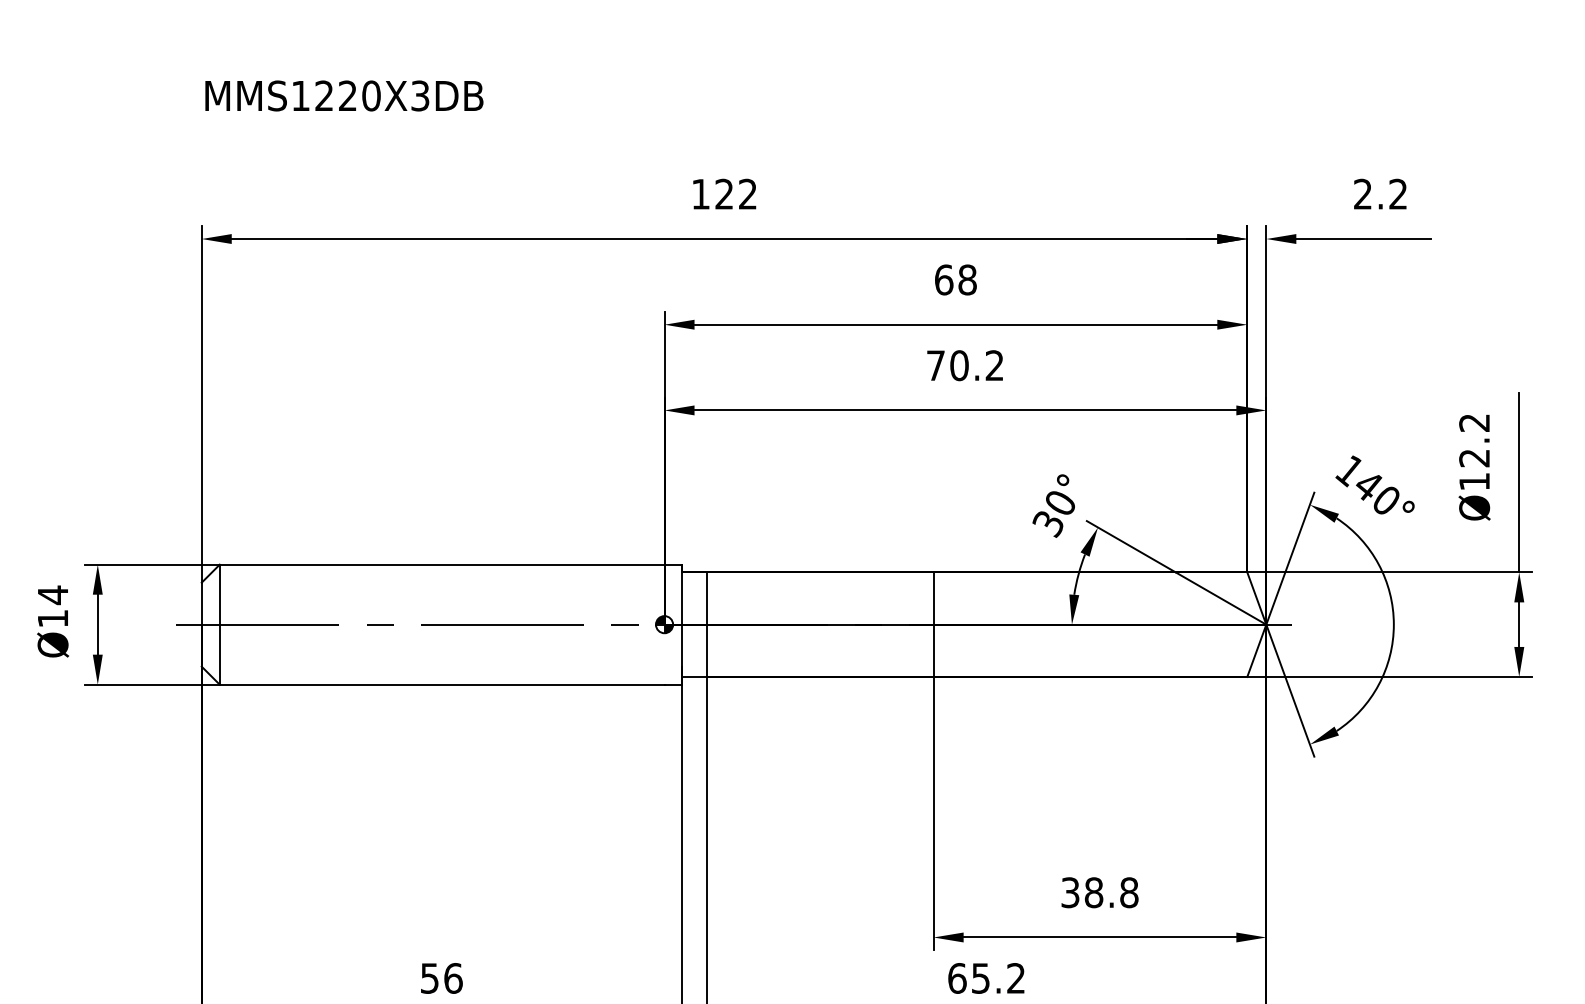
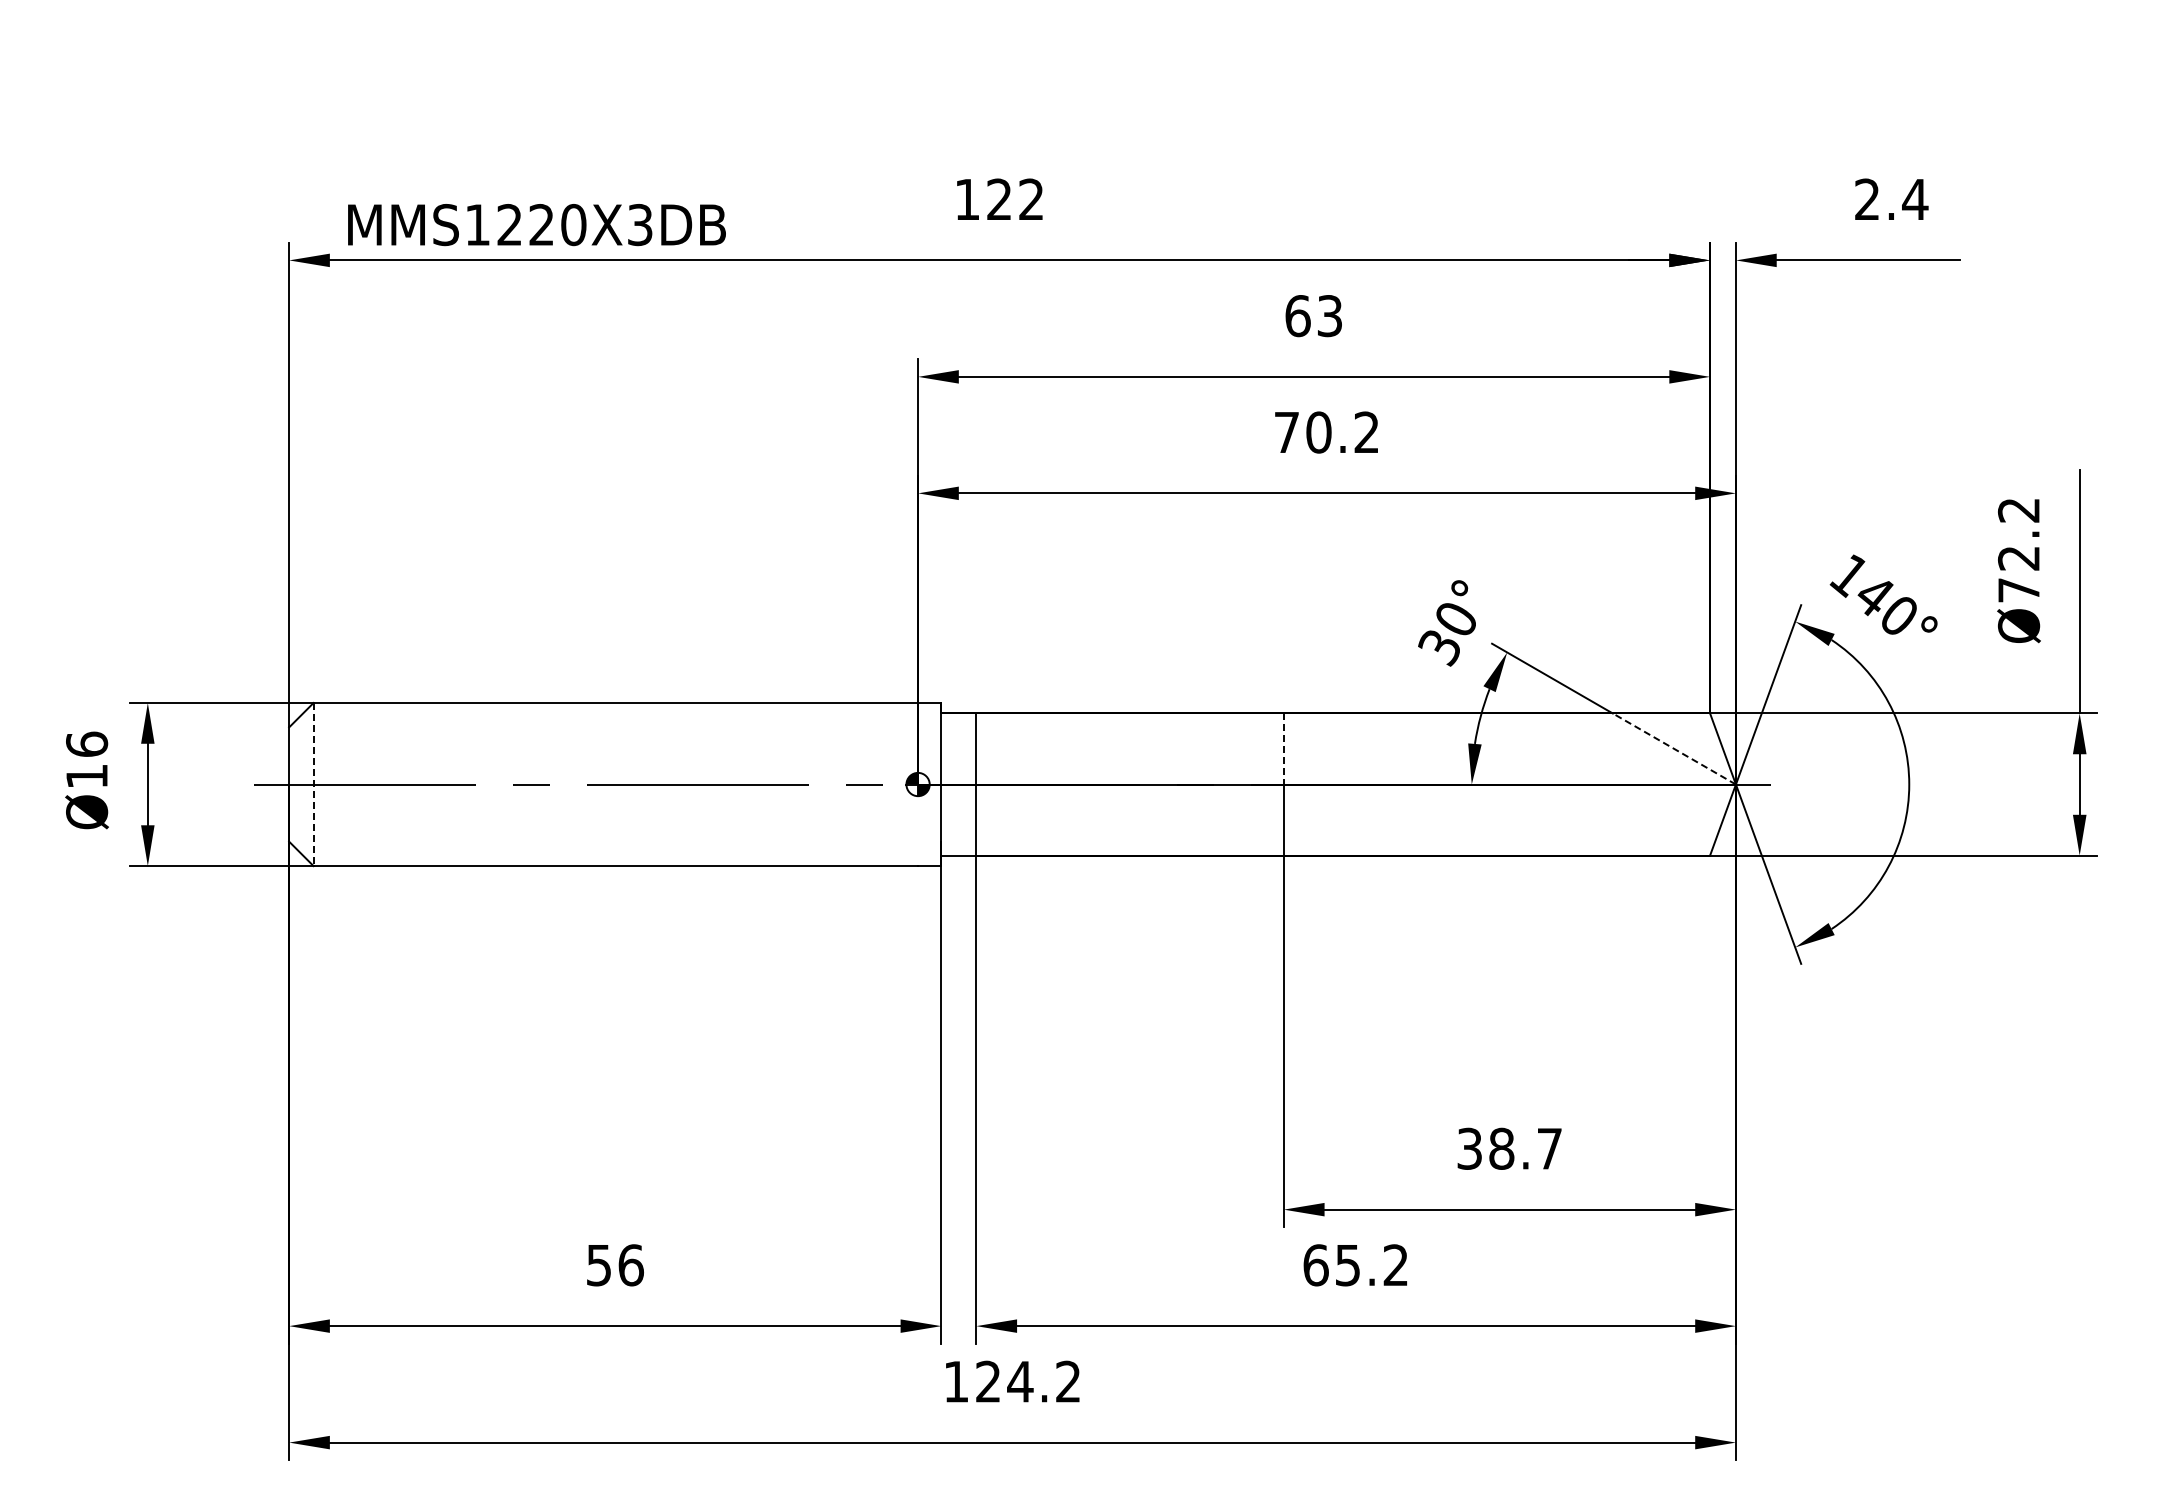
text: (344, 96) -> (536, 225), moved
text: (1398, 193) -> (1915, 198), 2.2 -> 2.4
text: (967, 280) -> (1329, 316), 68 -> 63
text: (1474, 481) -> (2018, 590), Ø12.2 -> Ø72.2
text: (53, 595) -> (87, 744), Ø14 -> Ø16
line: (933, 598) -> (1283, 749), solid -> dashed
line: (1220, 598) -> (1673, 748), solid -> dashed
line: (219, 624) -> (313, 784), solid -> dashed
text: (1129, 892) -> (1549, 1148), 38.8 -> 38.7

